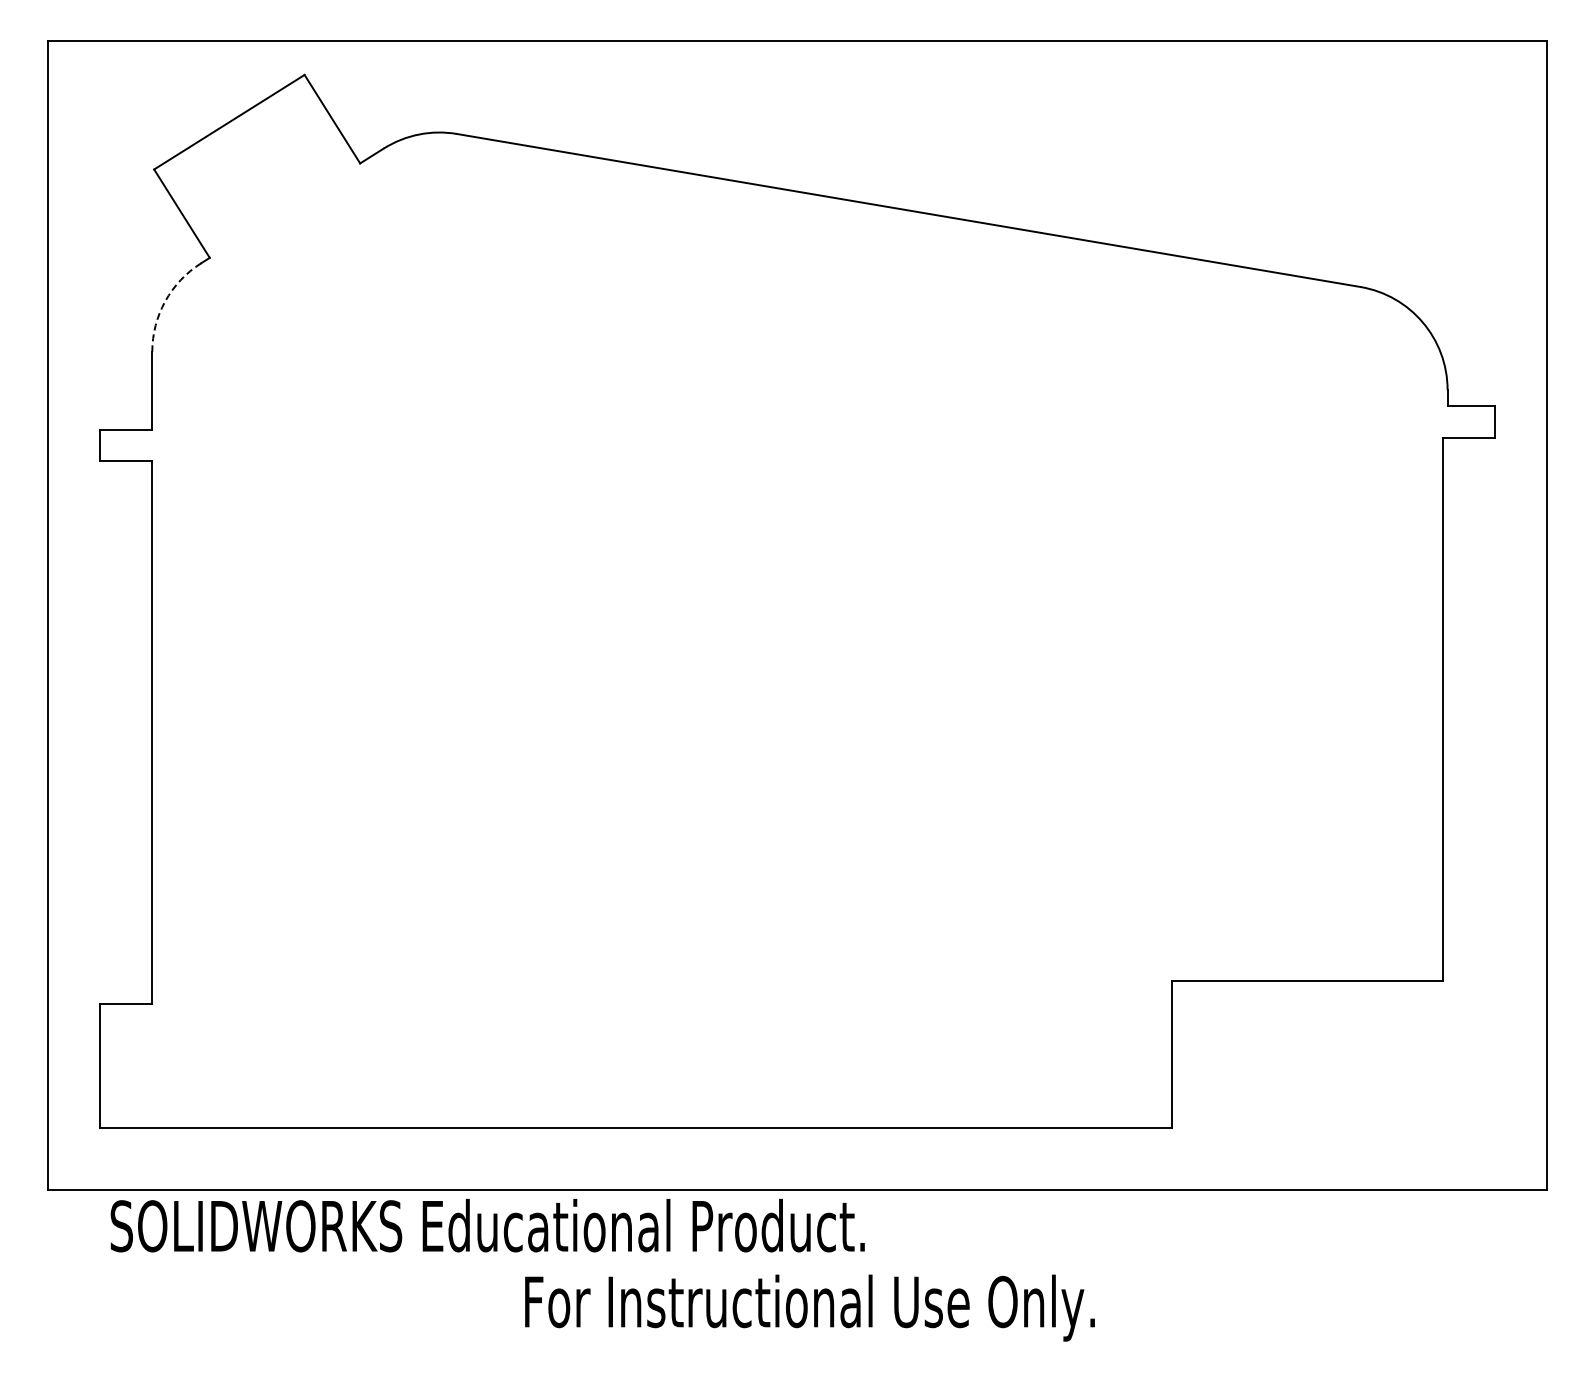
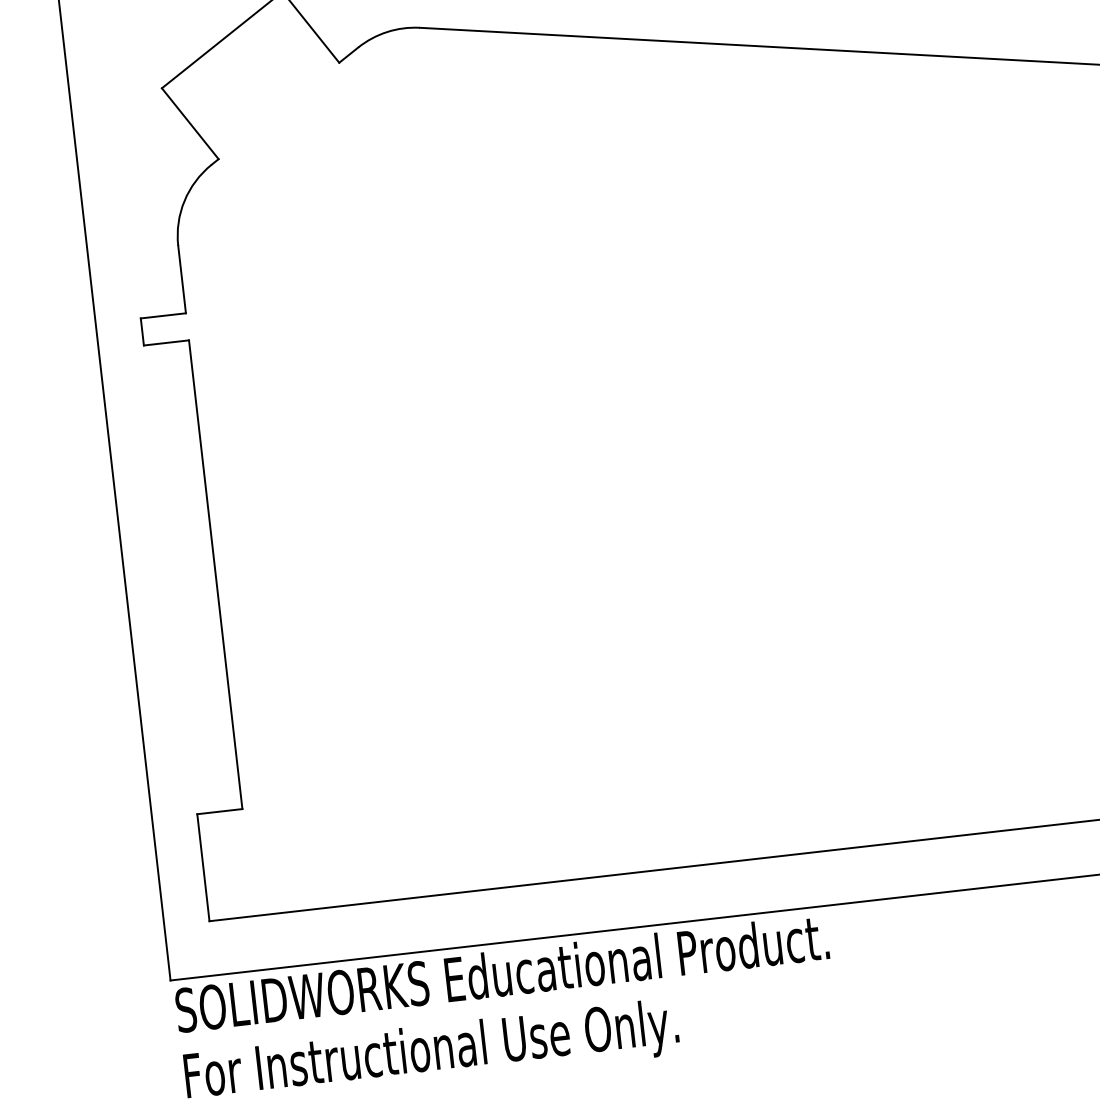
arc: (165, 301) -> (184, 201), dashed -> solid
text: (487, 1225) -> (501, 973), moved
text: (809, 1307) -> (431, 1053), moved

